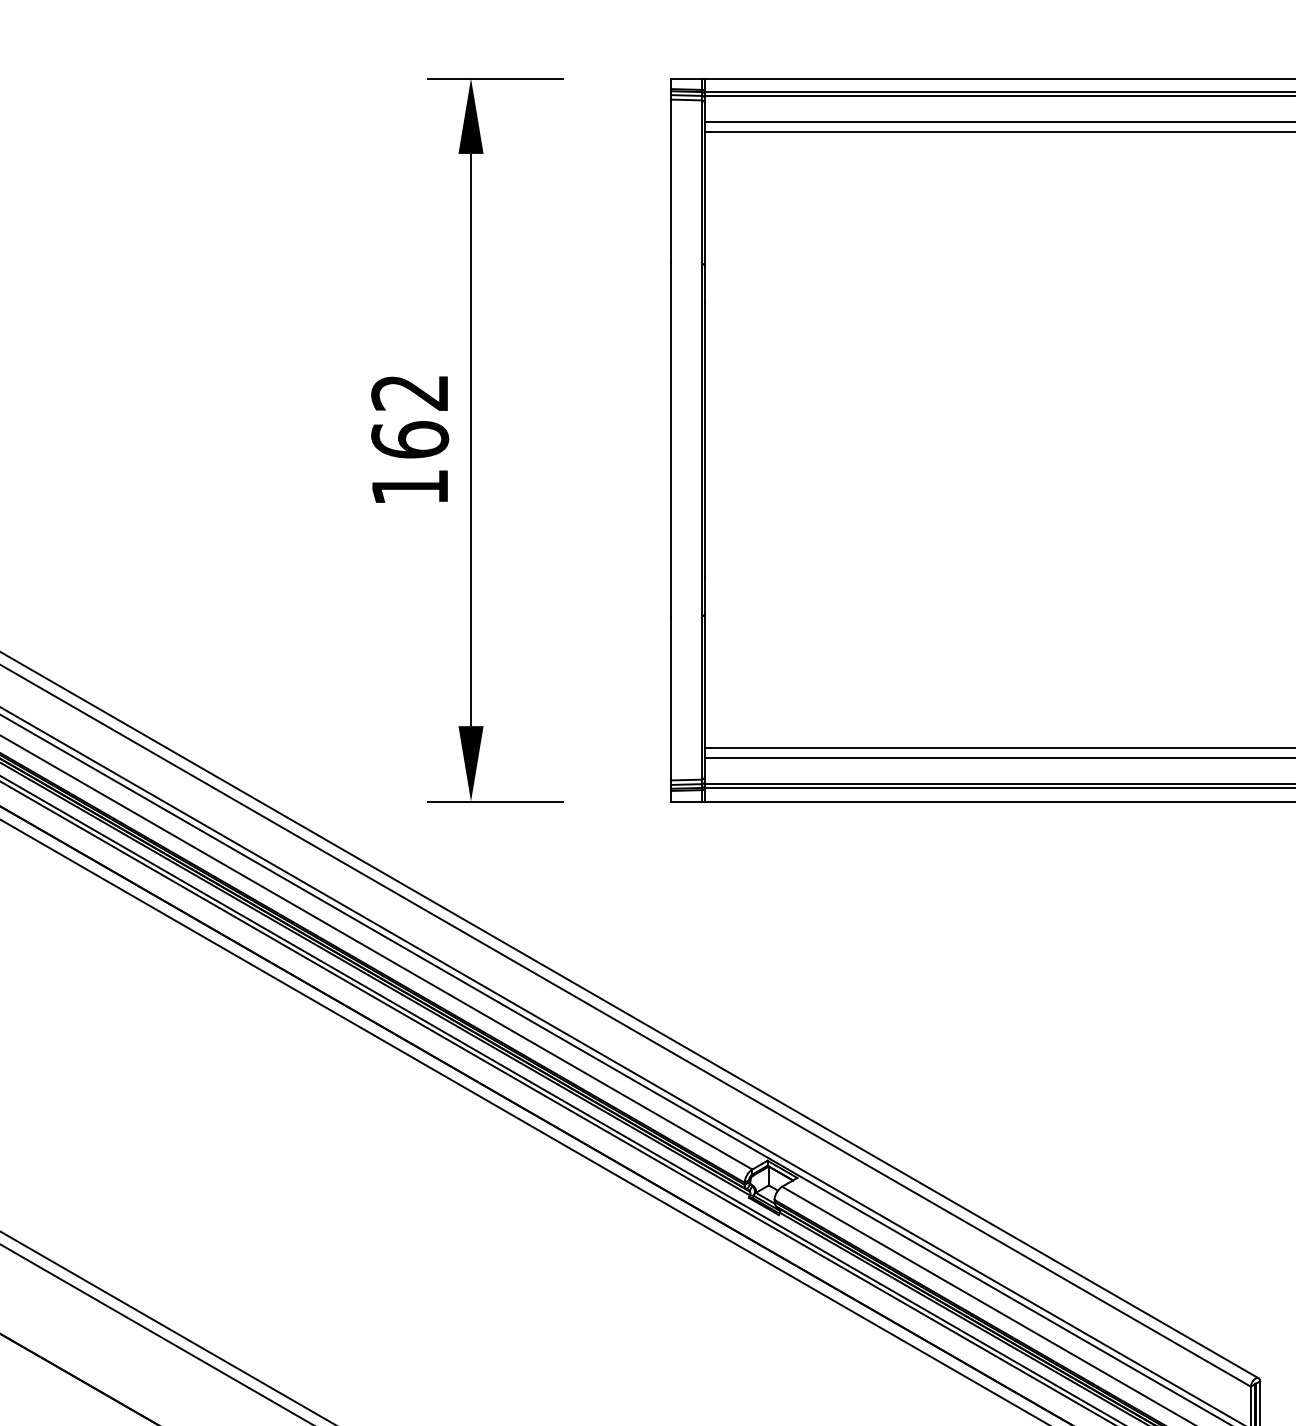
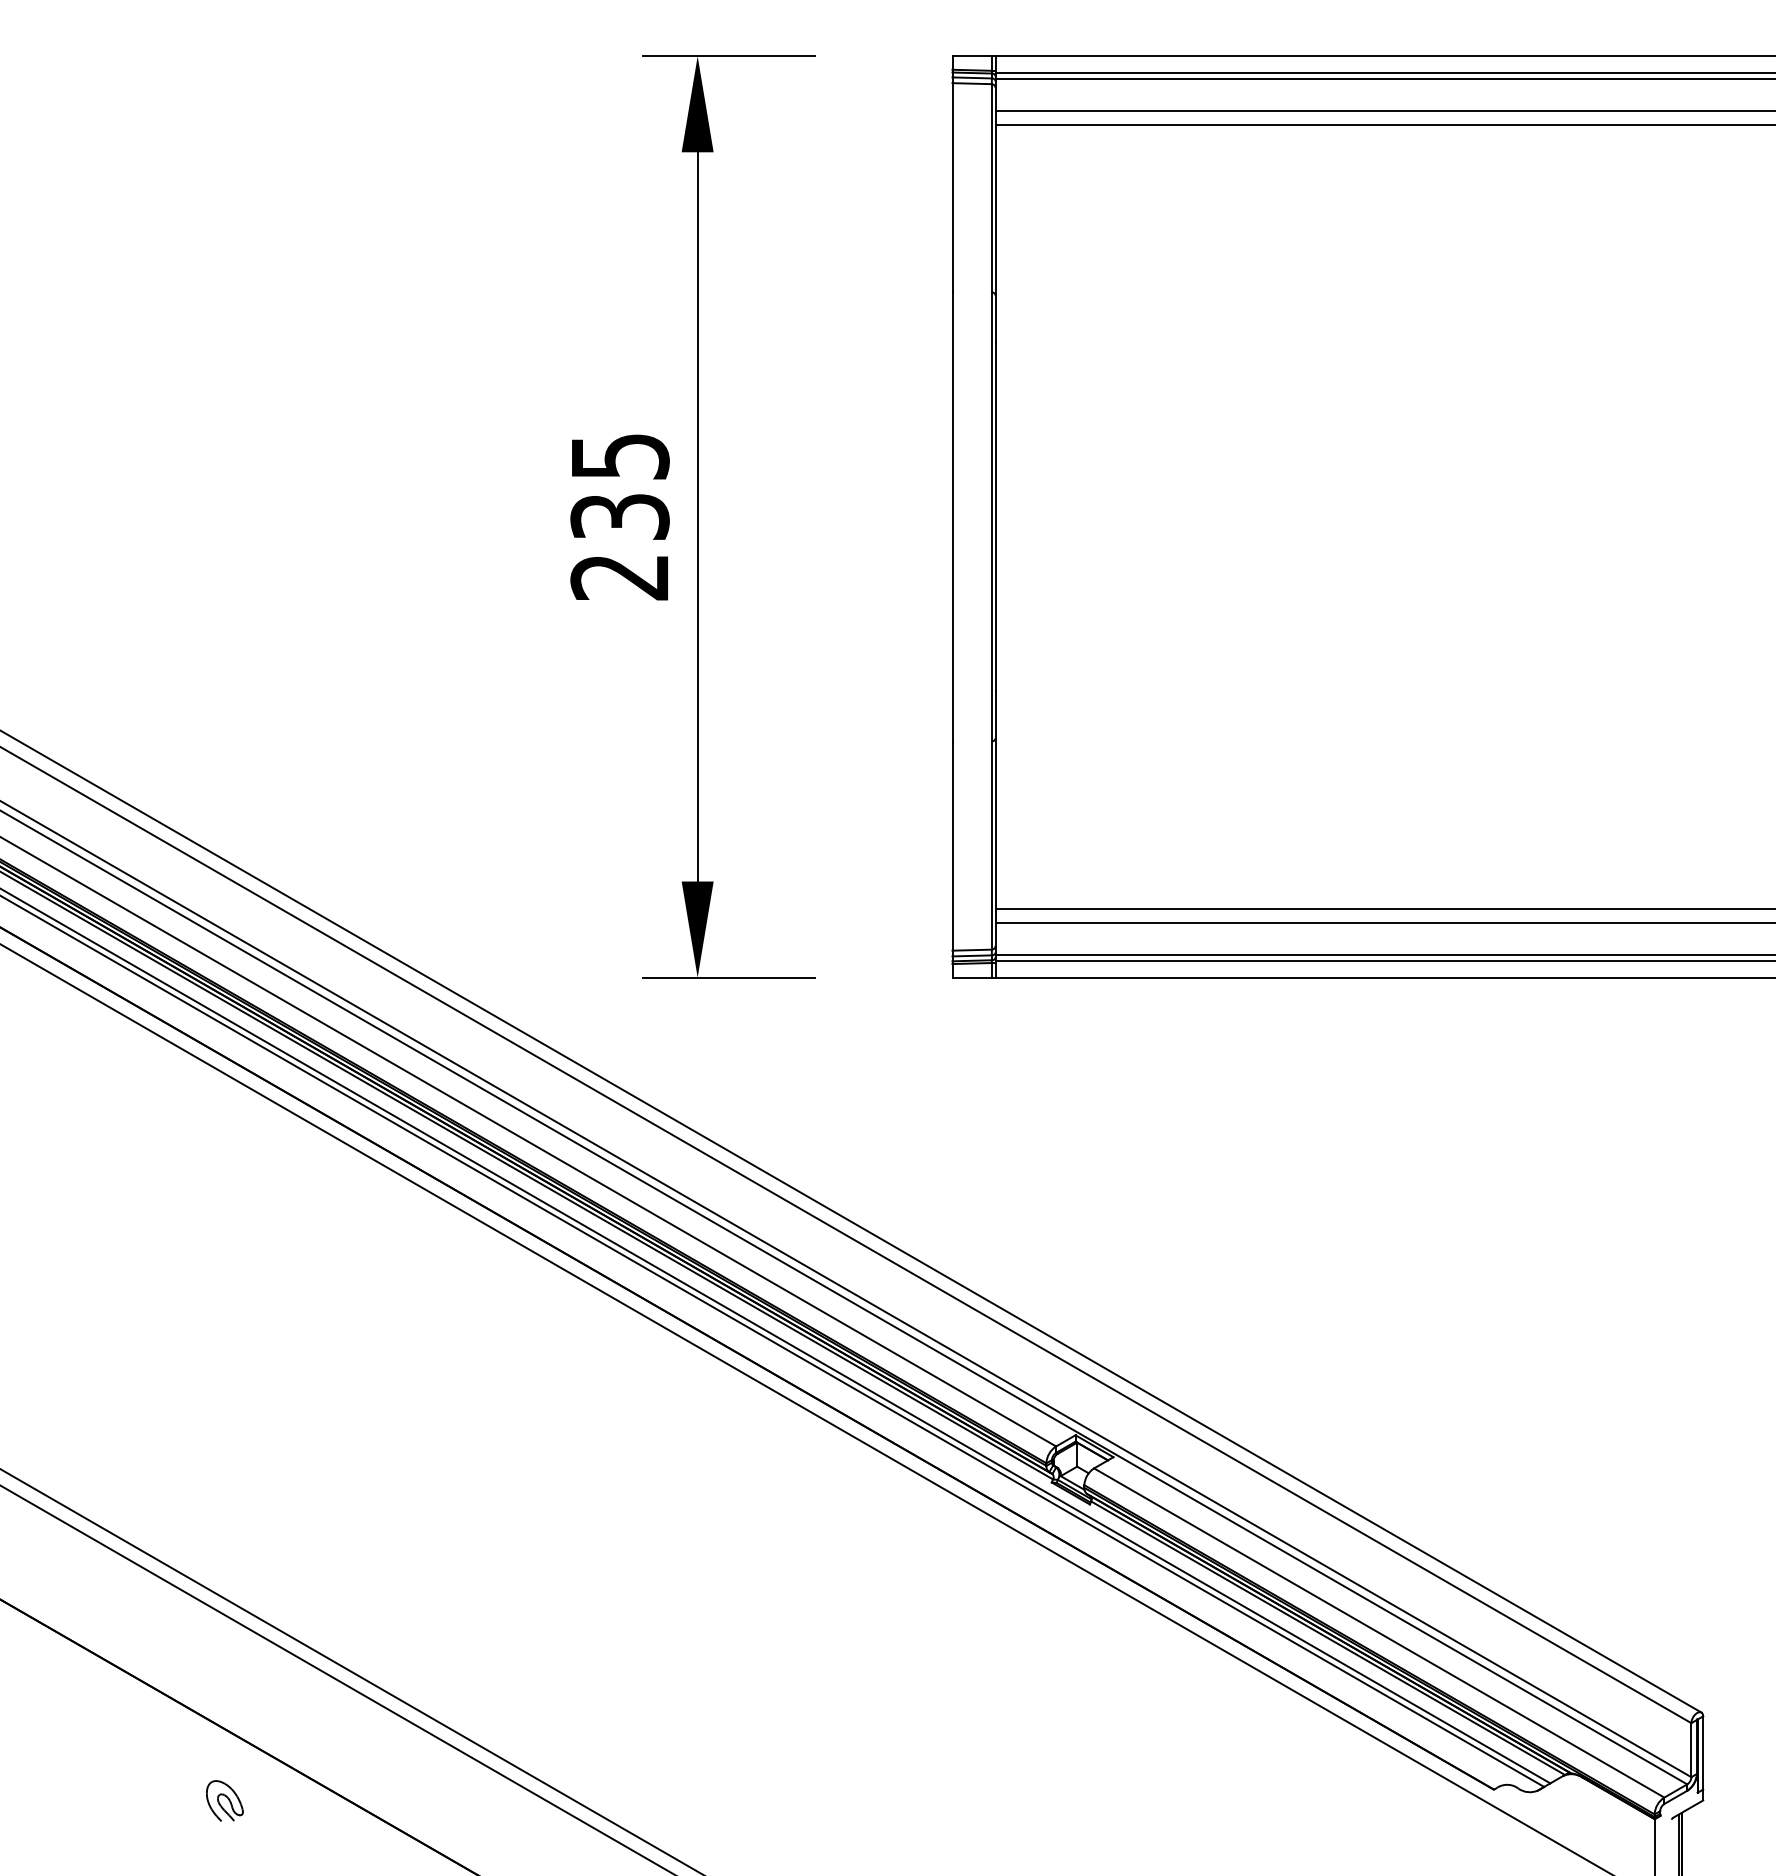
text: (409, 440) -> (619, 517), 162 -> 235

